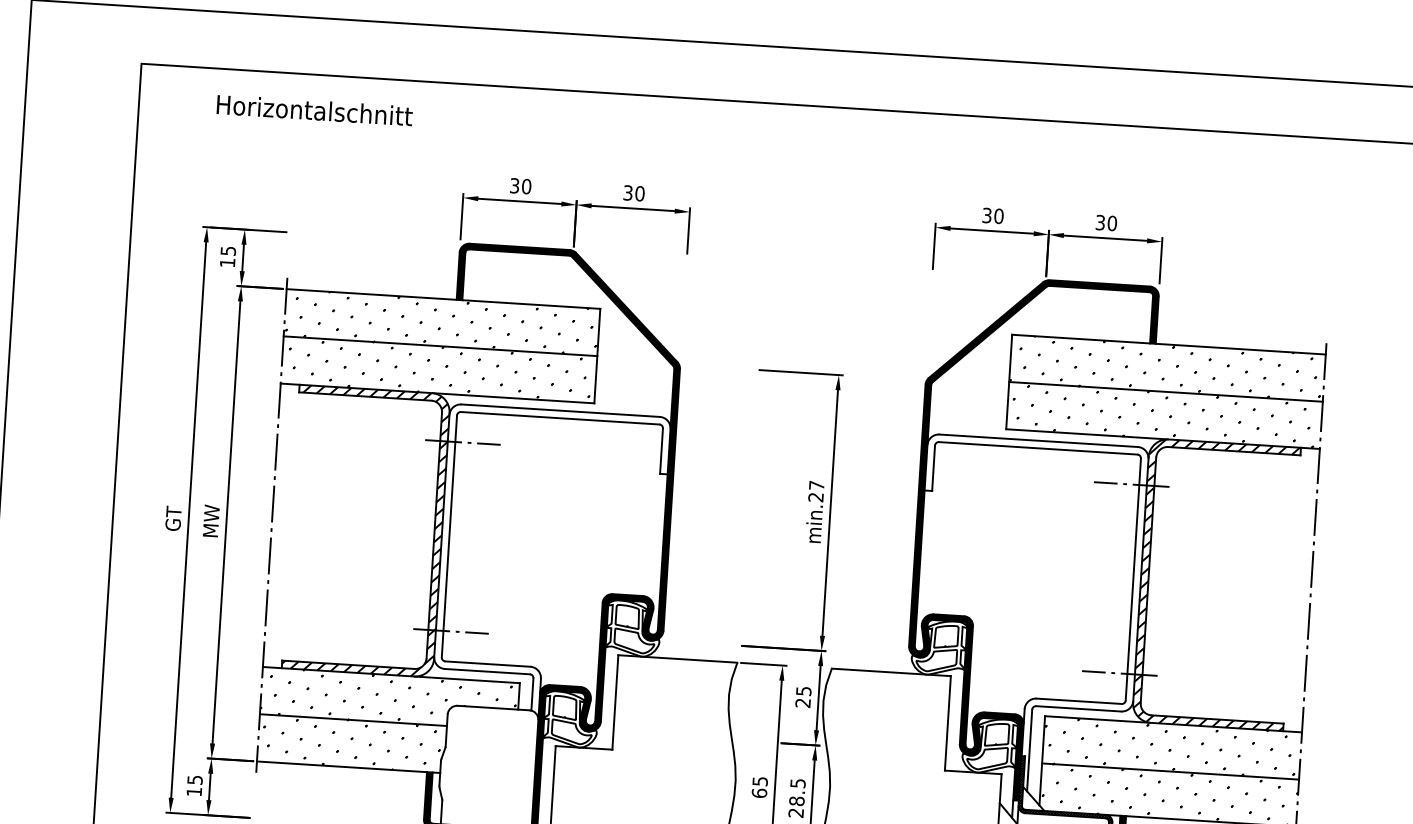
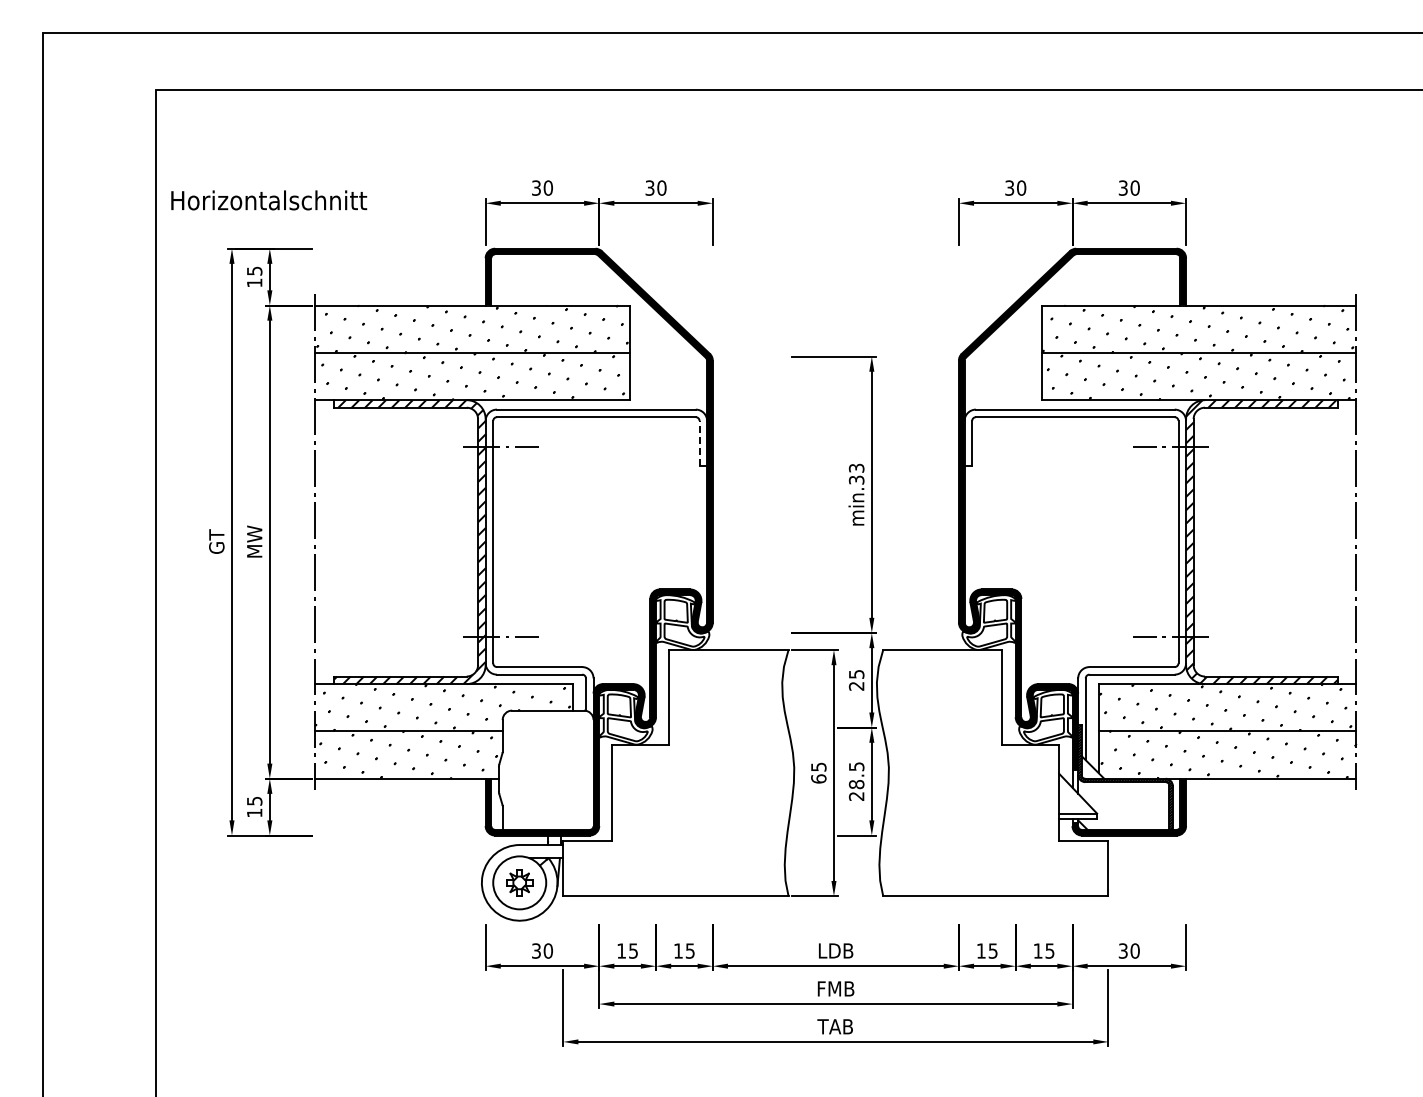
text: (315, 110) -> (269, 200), moved
line: (661, 450) -> (699, 443), solid -> dashed
text: (816, 490) -> (856, 473), min.27 -> min.33

